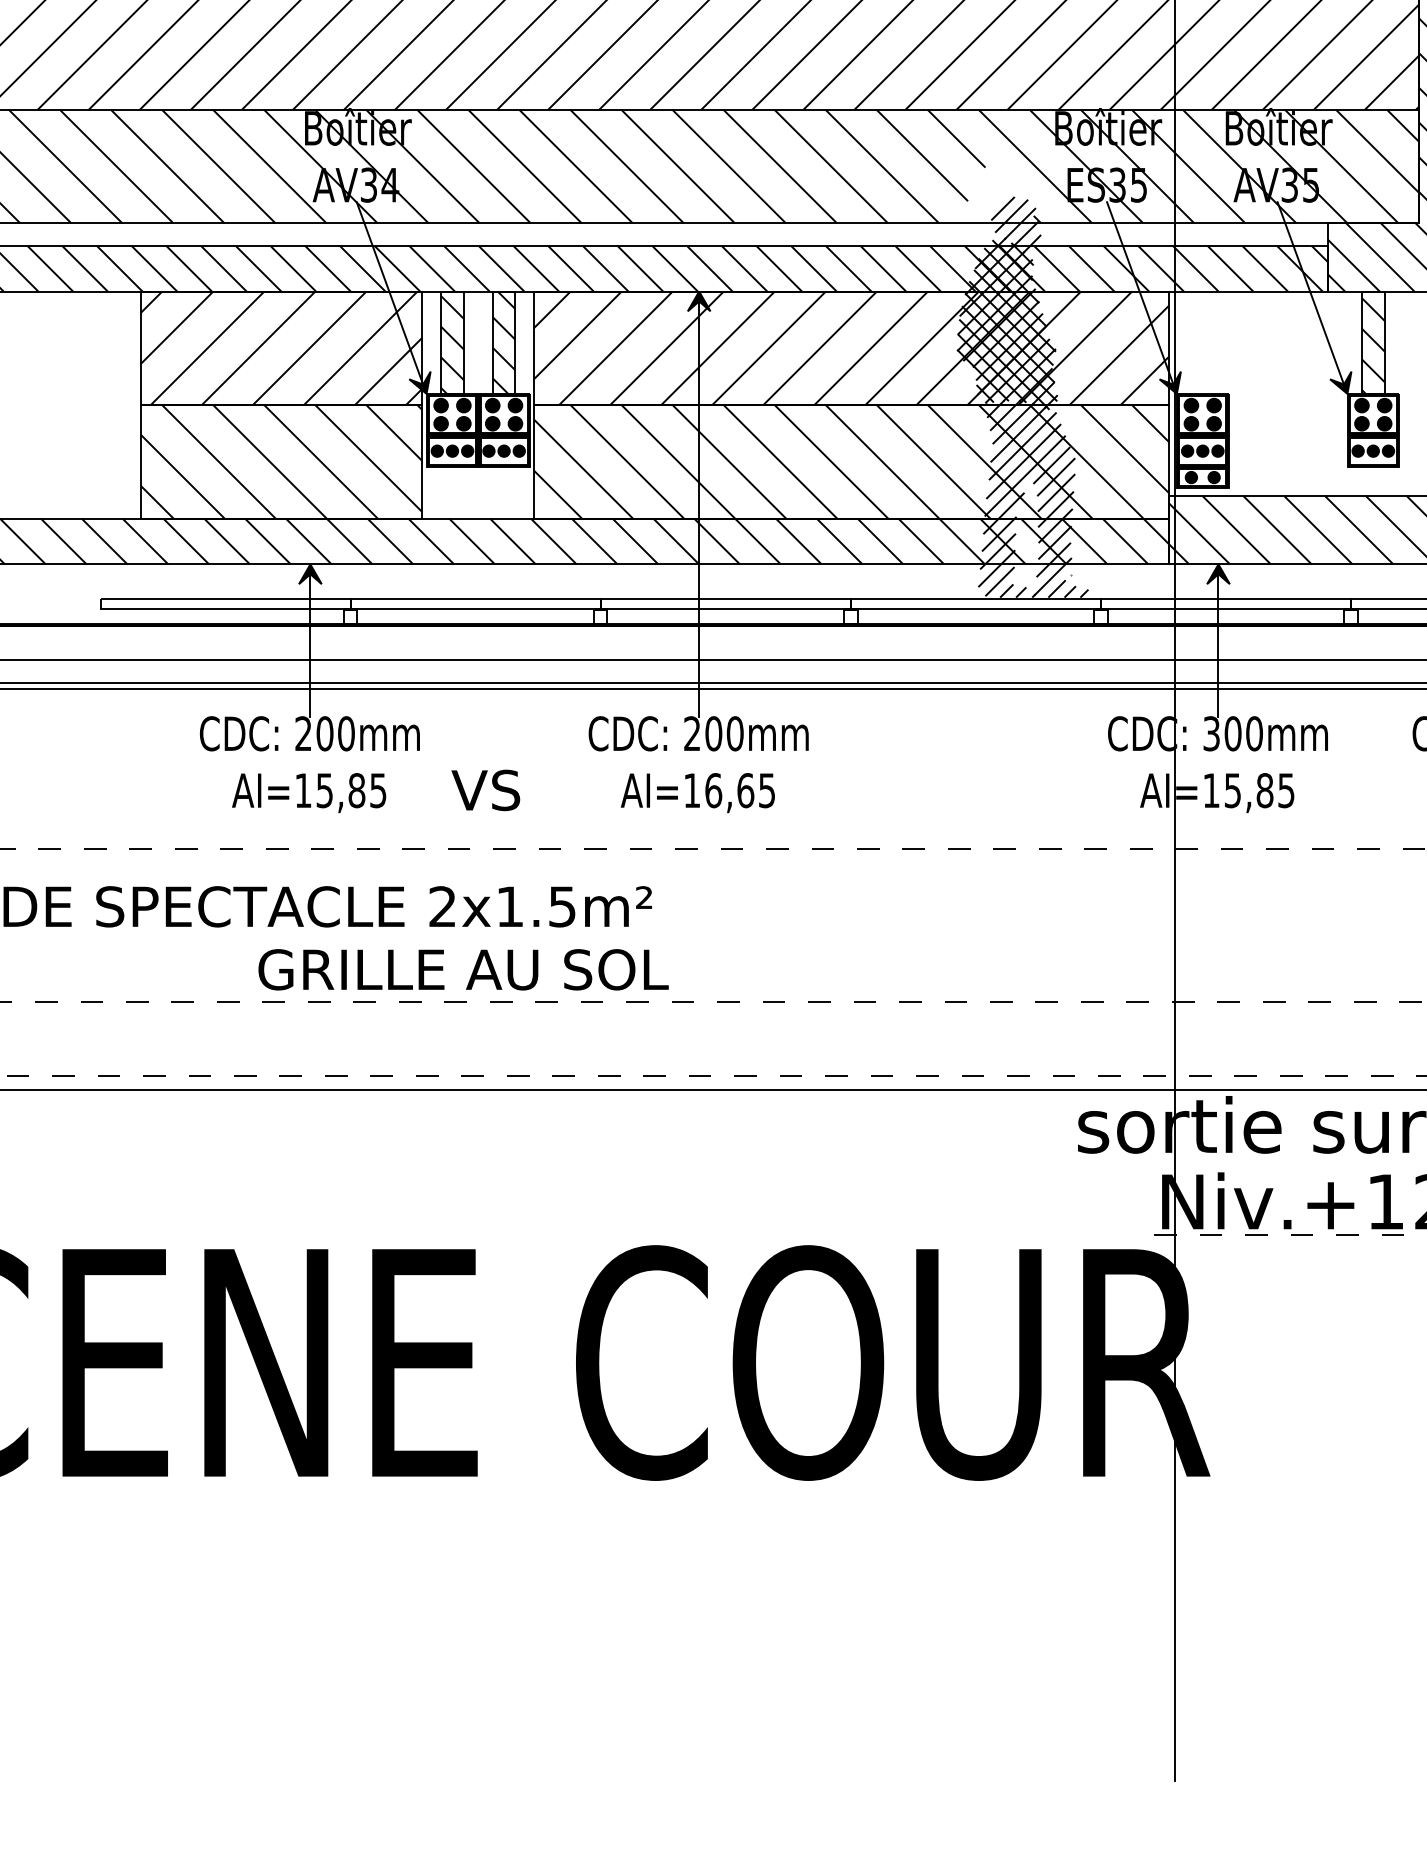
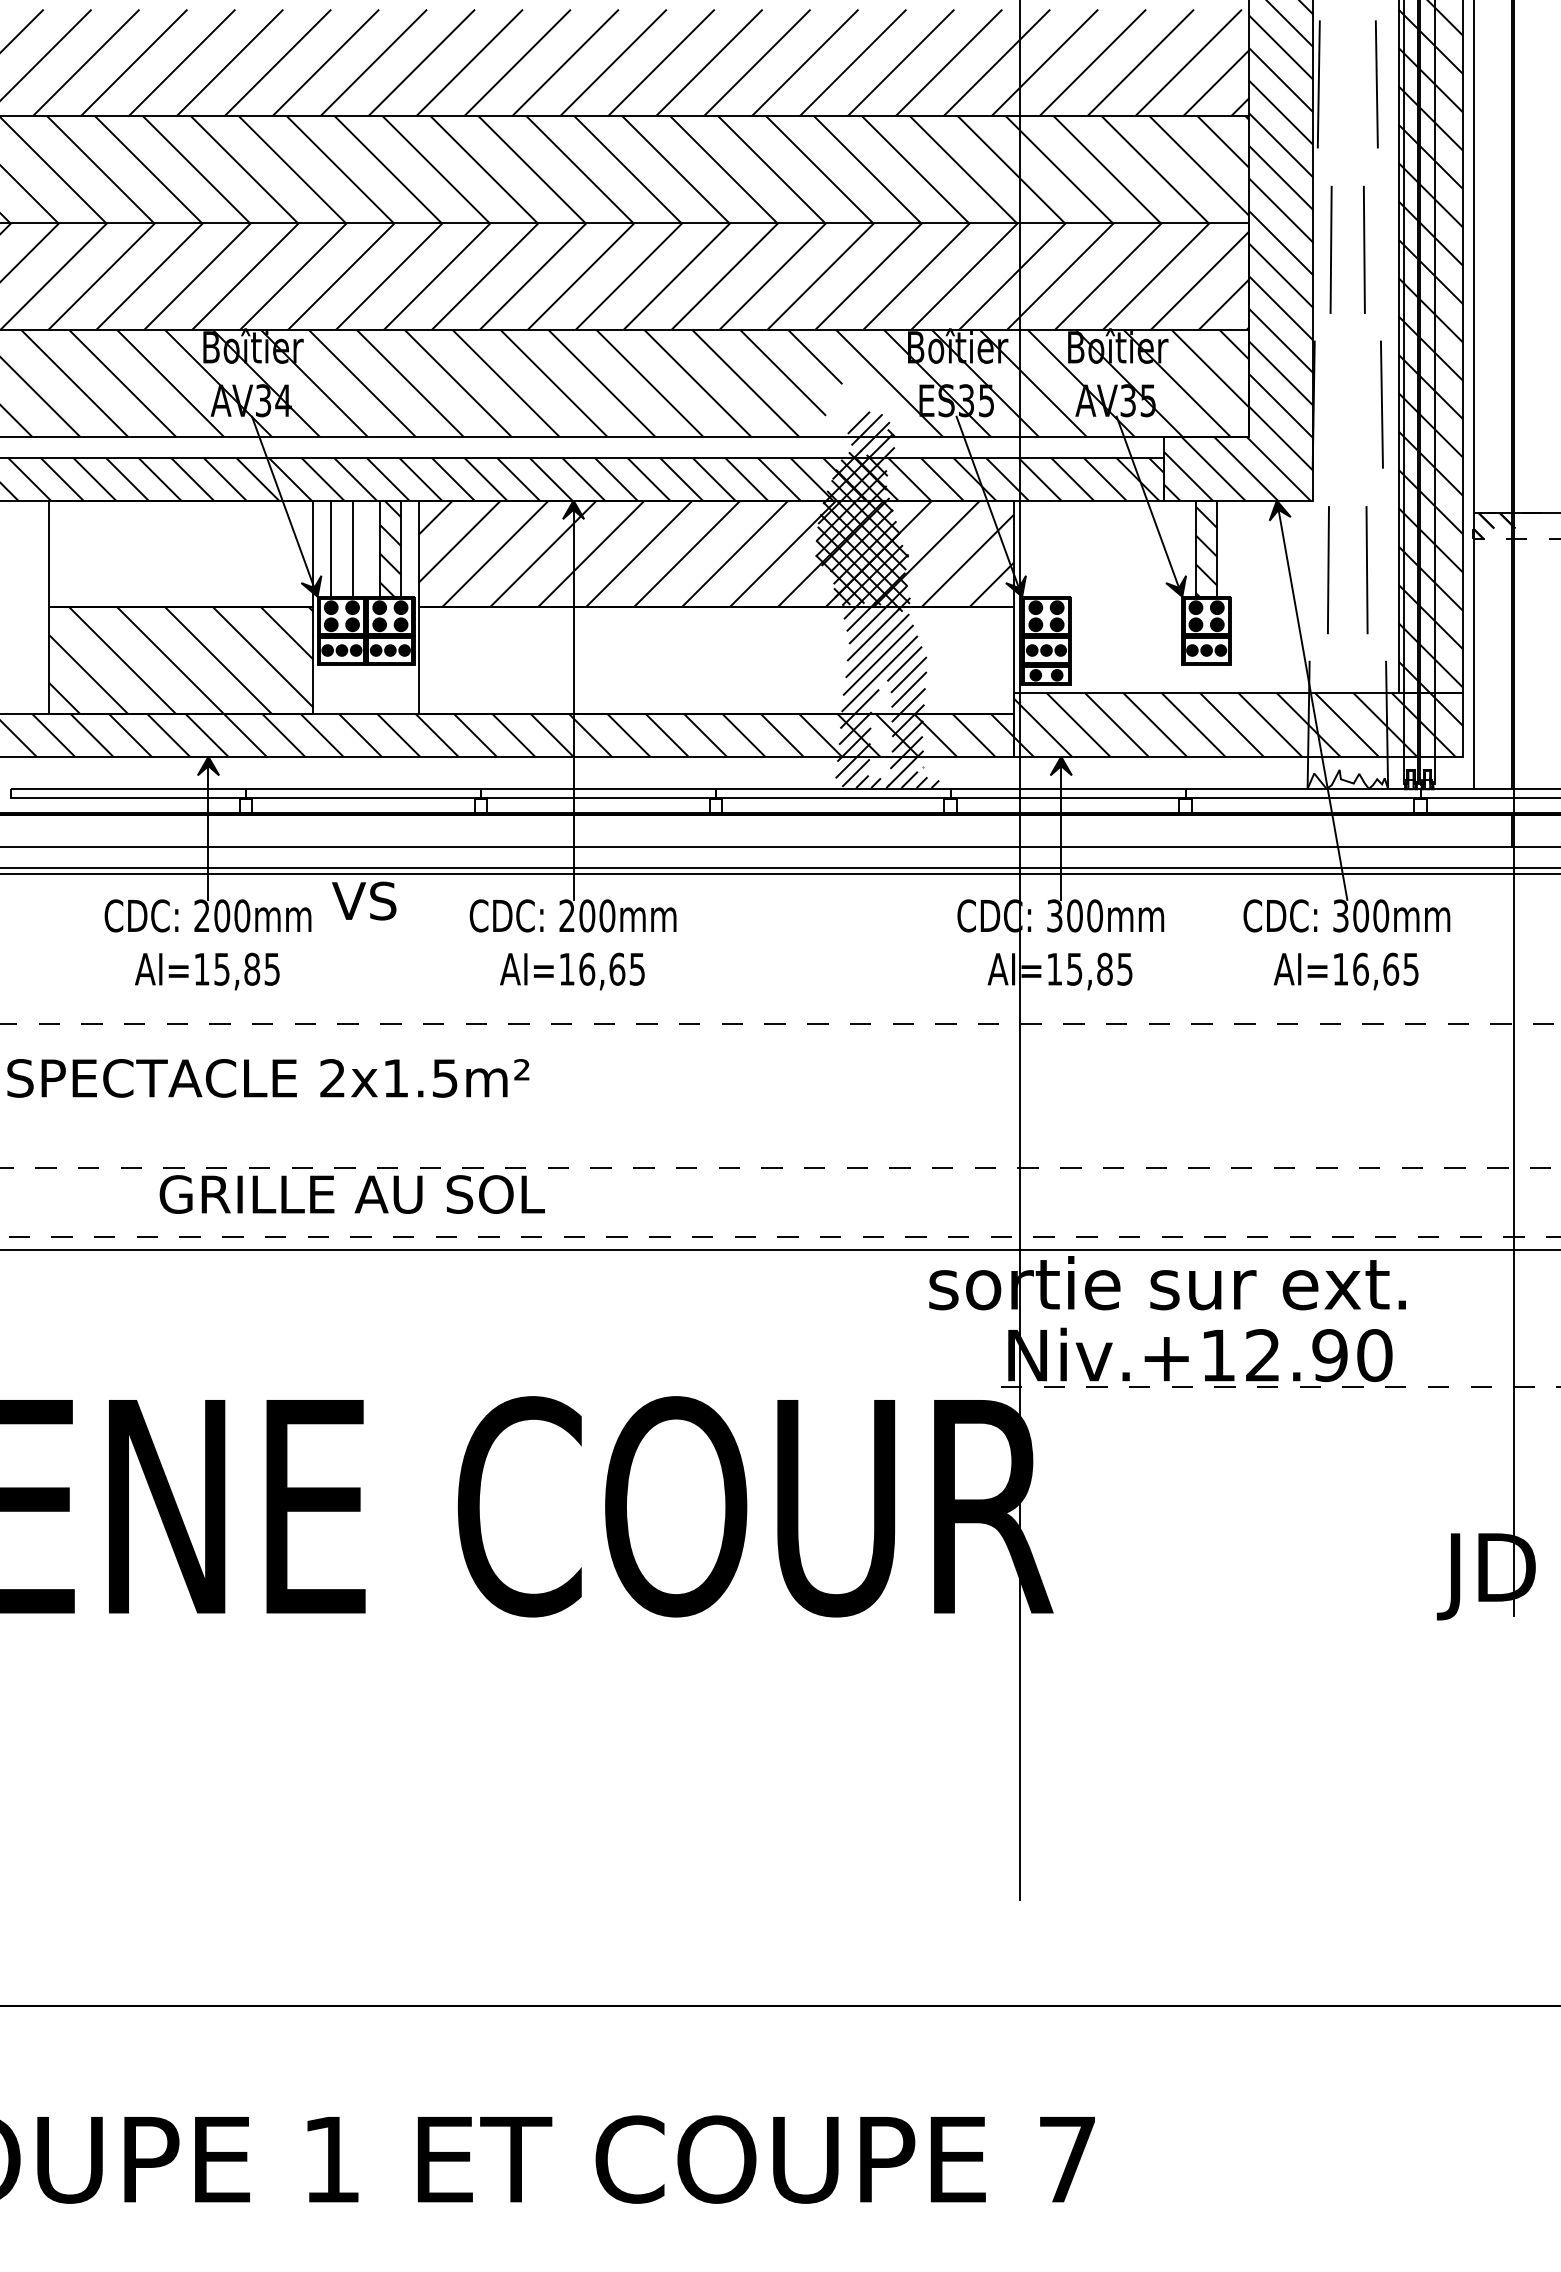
hatch: (452, 344) -> (341, 550), removed
hatch: (281, 347) -> (181, 553), removed
hatch: (851, 461) -> (716, 660), removed
text: (486, 789) -> (364, 900), moved
text: (462, 969) -> (351, 1194), moved

